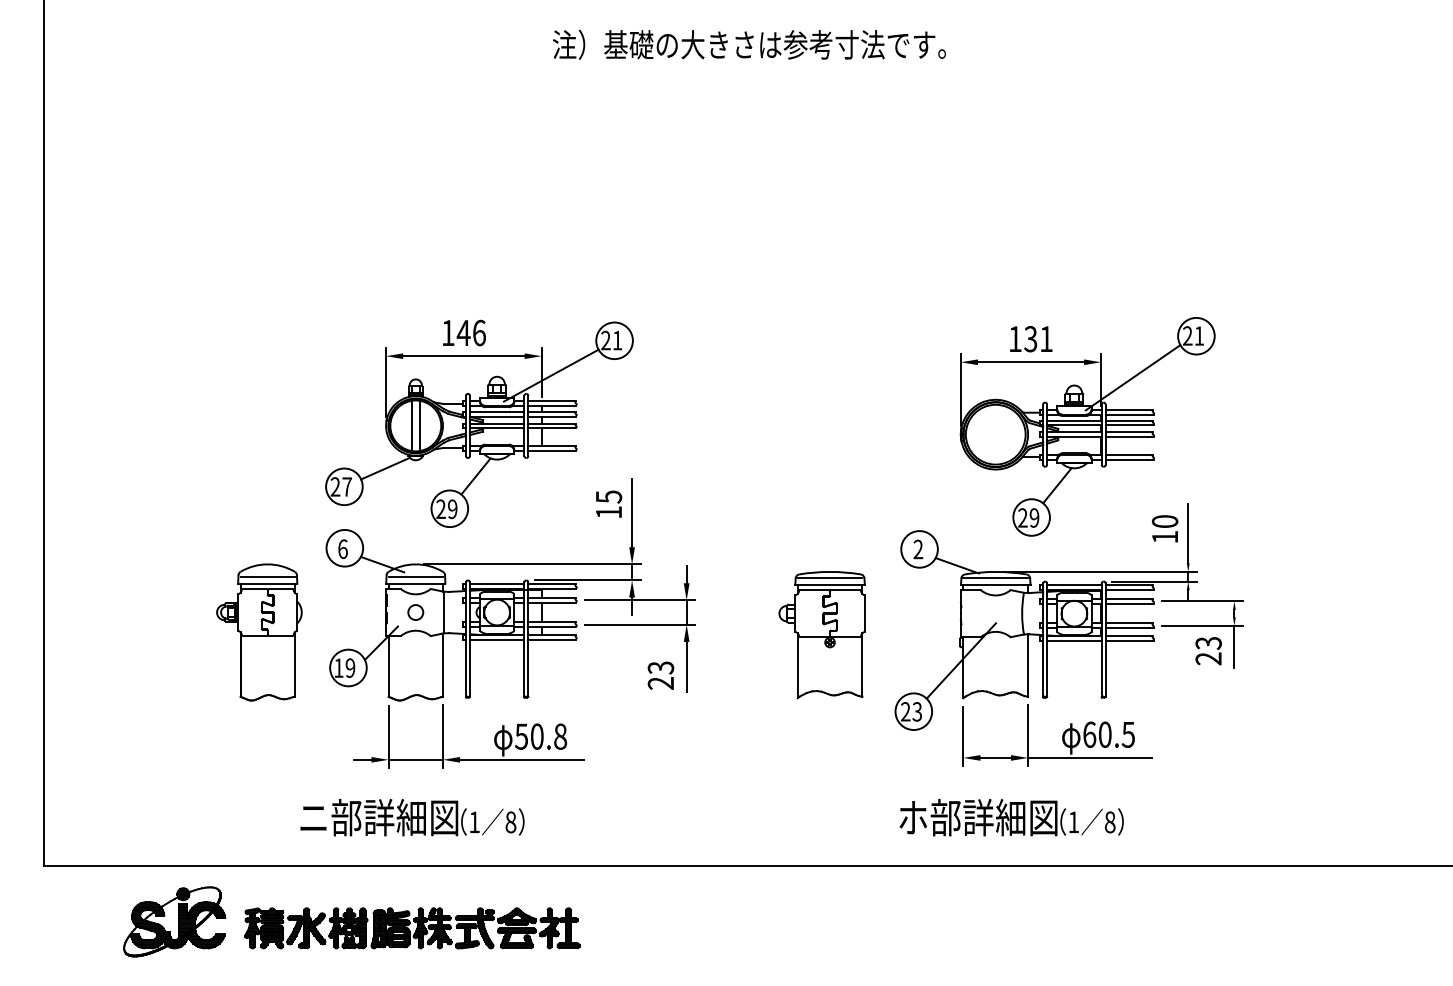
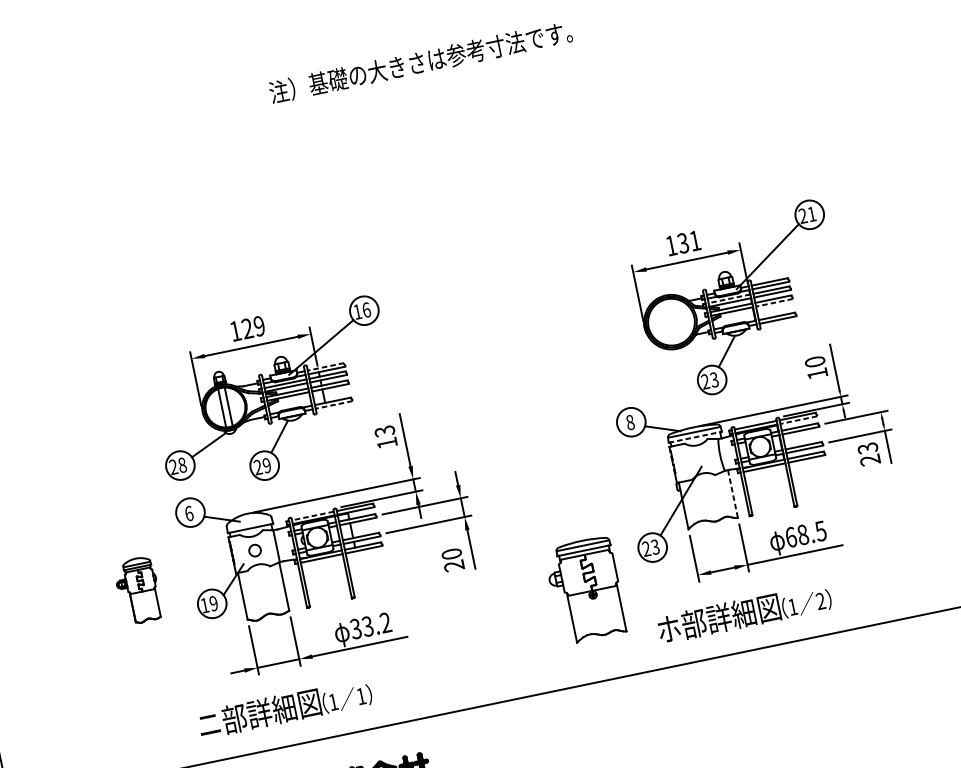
text: (470, 332) -> (252, 327), 146 -> 129
text: (611, 340) -> (361, 310), 21 -> 16
line: (552, 401) -> (326, 367), solid -> dashed
line: (1073, 420) -> (728, 298), solid -> dashed
line: (1129, 437) -> (774, 303), solid -> dashed
line: (551, 450) -> (333, 404), solid -> dashed
text: (346, 486) -> (181, 465), 27 -> 28
text: (608, 496) -> (384, 431), 15 -> 13
text: (1034, 517) -> (714, 379), 29 -> 23
text: (918, 549) -> (630, 422), 2 -> 8
line: (415, 577) -> (249, 523), removed
line: (496, 584) -> (312, 516), solid -> dashed
line: (995, 584) -> (695, 437), solid -> dashed
line: (1129, 590) -> (798, 420), solid -> dashed
part: (259, 632) -> (138, 590), size x0.6
part: (821, 635) -> (585, 590), moved
line: (1028, 665) -> (733, 493), solid -> dashed
text: (660, 667) -> (451, 553), 23 -> 20
text: (1104, 734) -> (802, 534), 60.5 -> 68.5
text: (541, 736) -> (371, 625), 50.8 -> 33.2
text: (510, 822) -> (361, 696), 8 -> 1
text: (1109, 822) -> (820, 601), 8 -> 2

